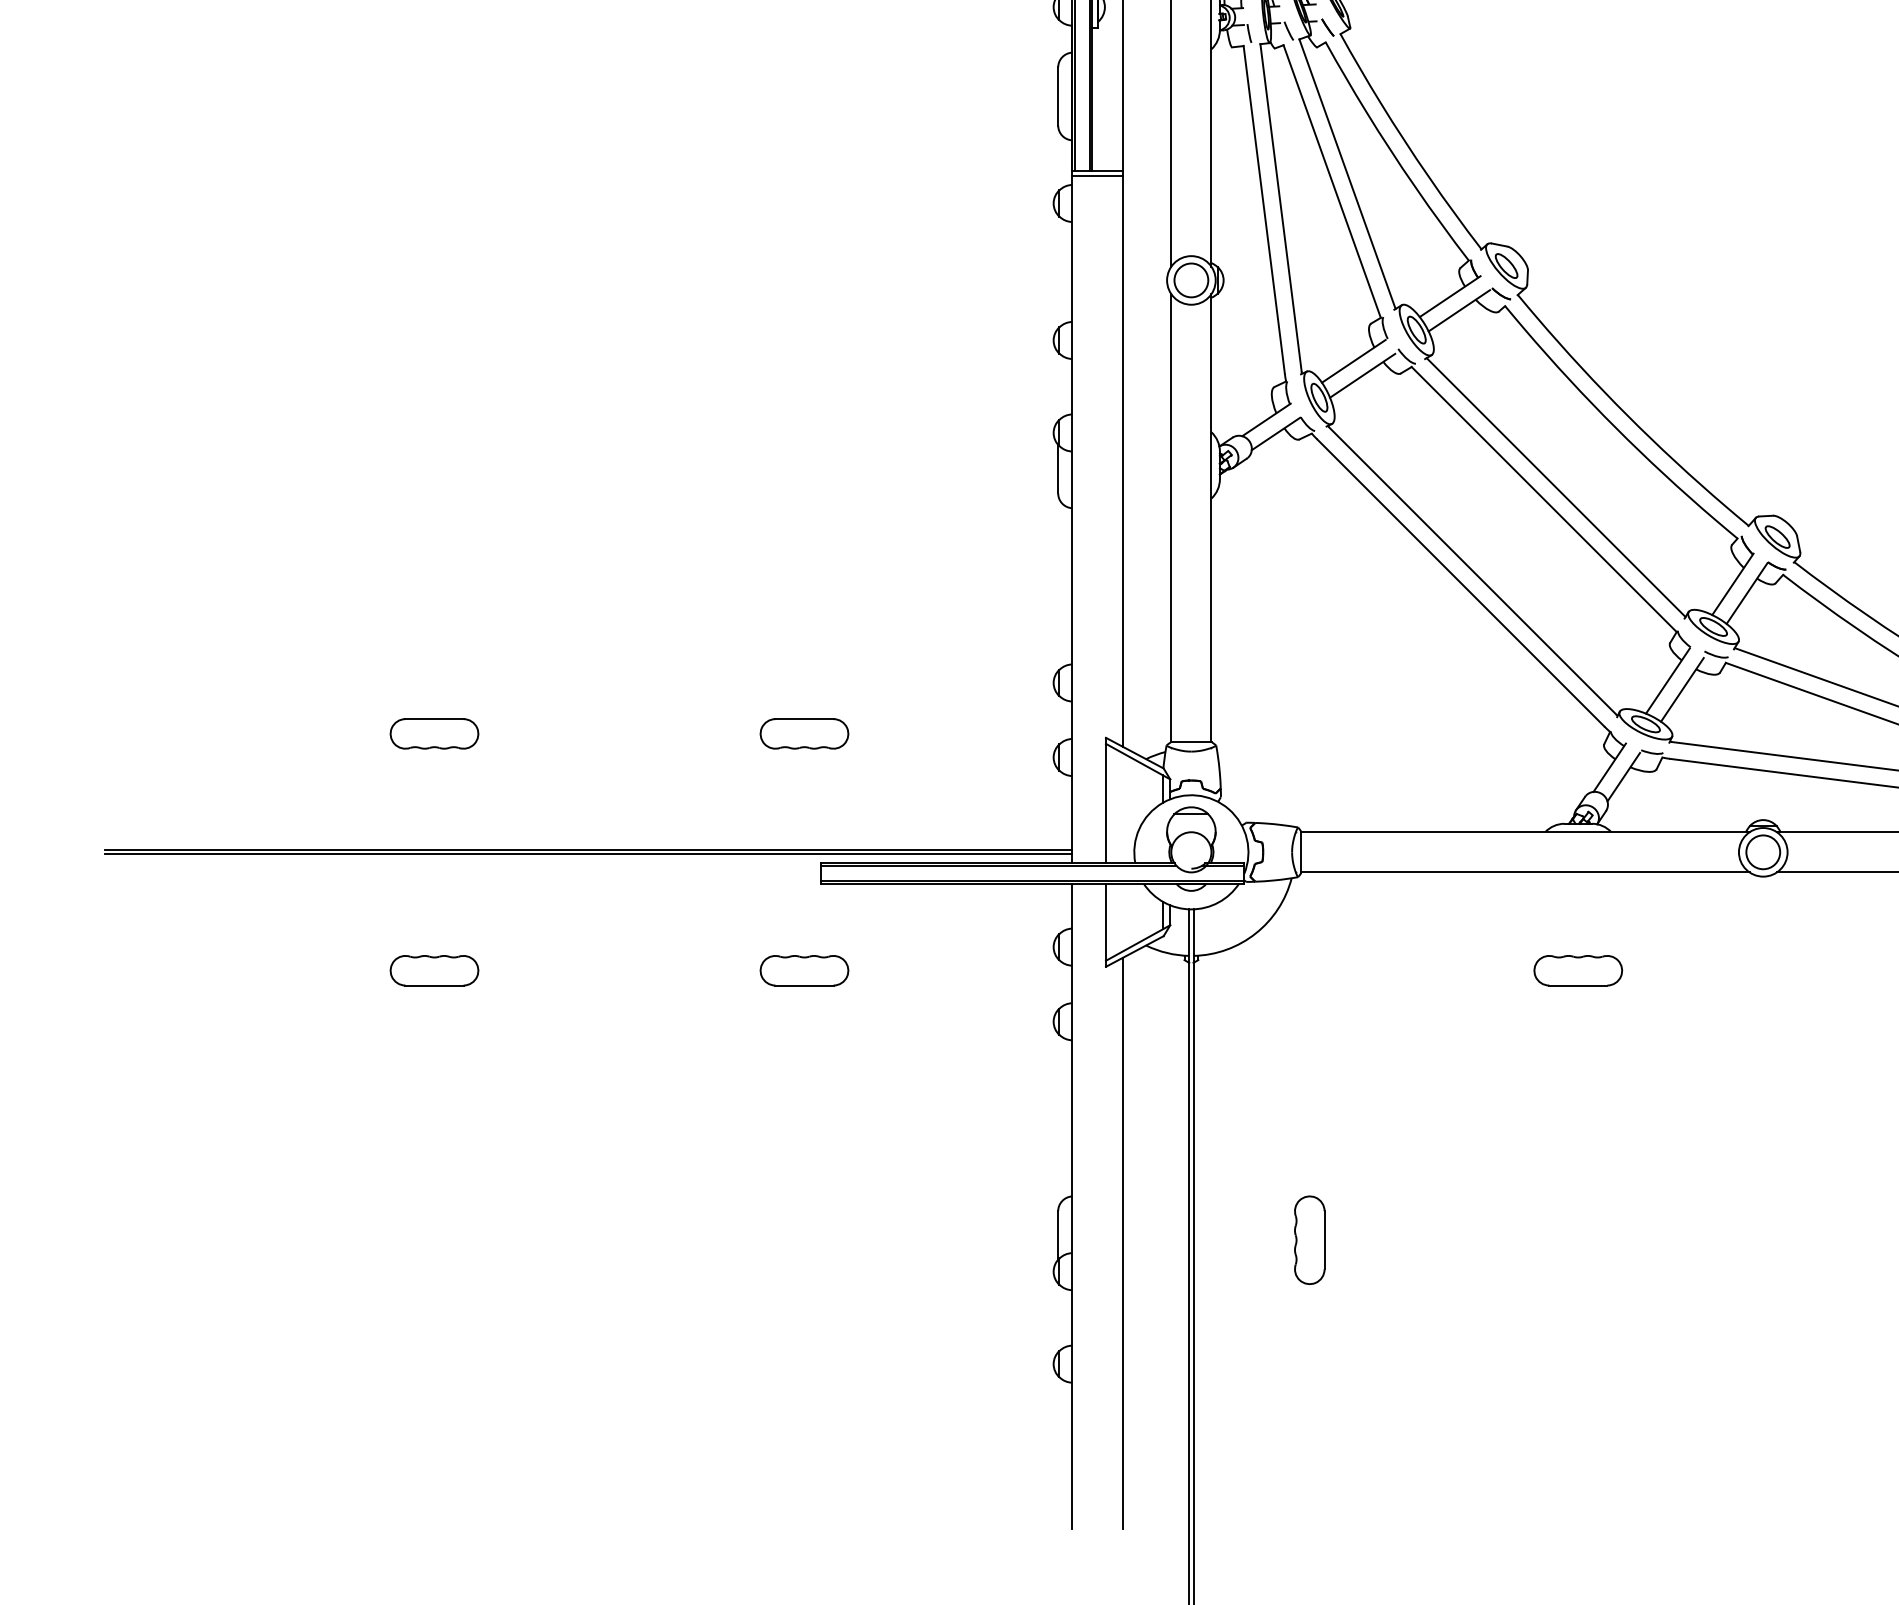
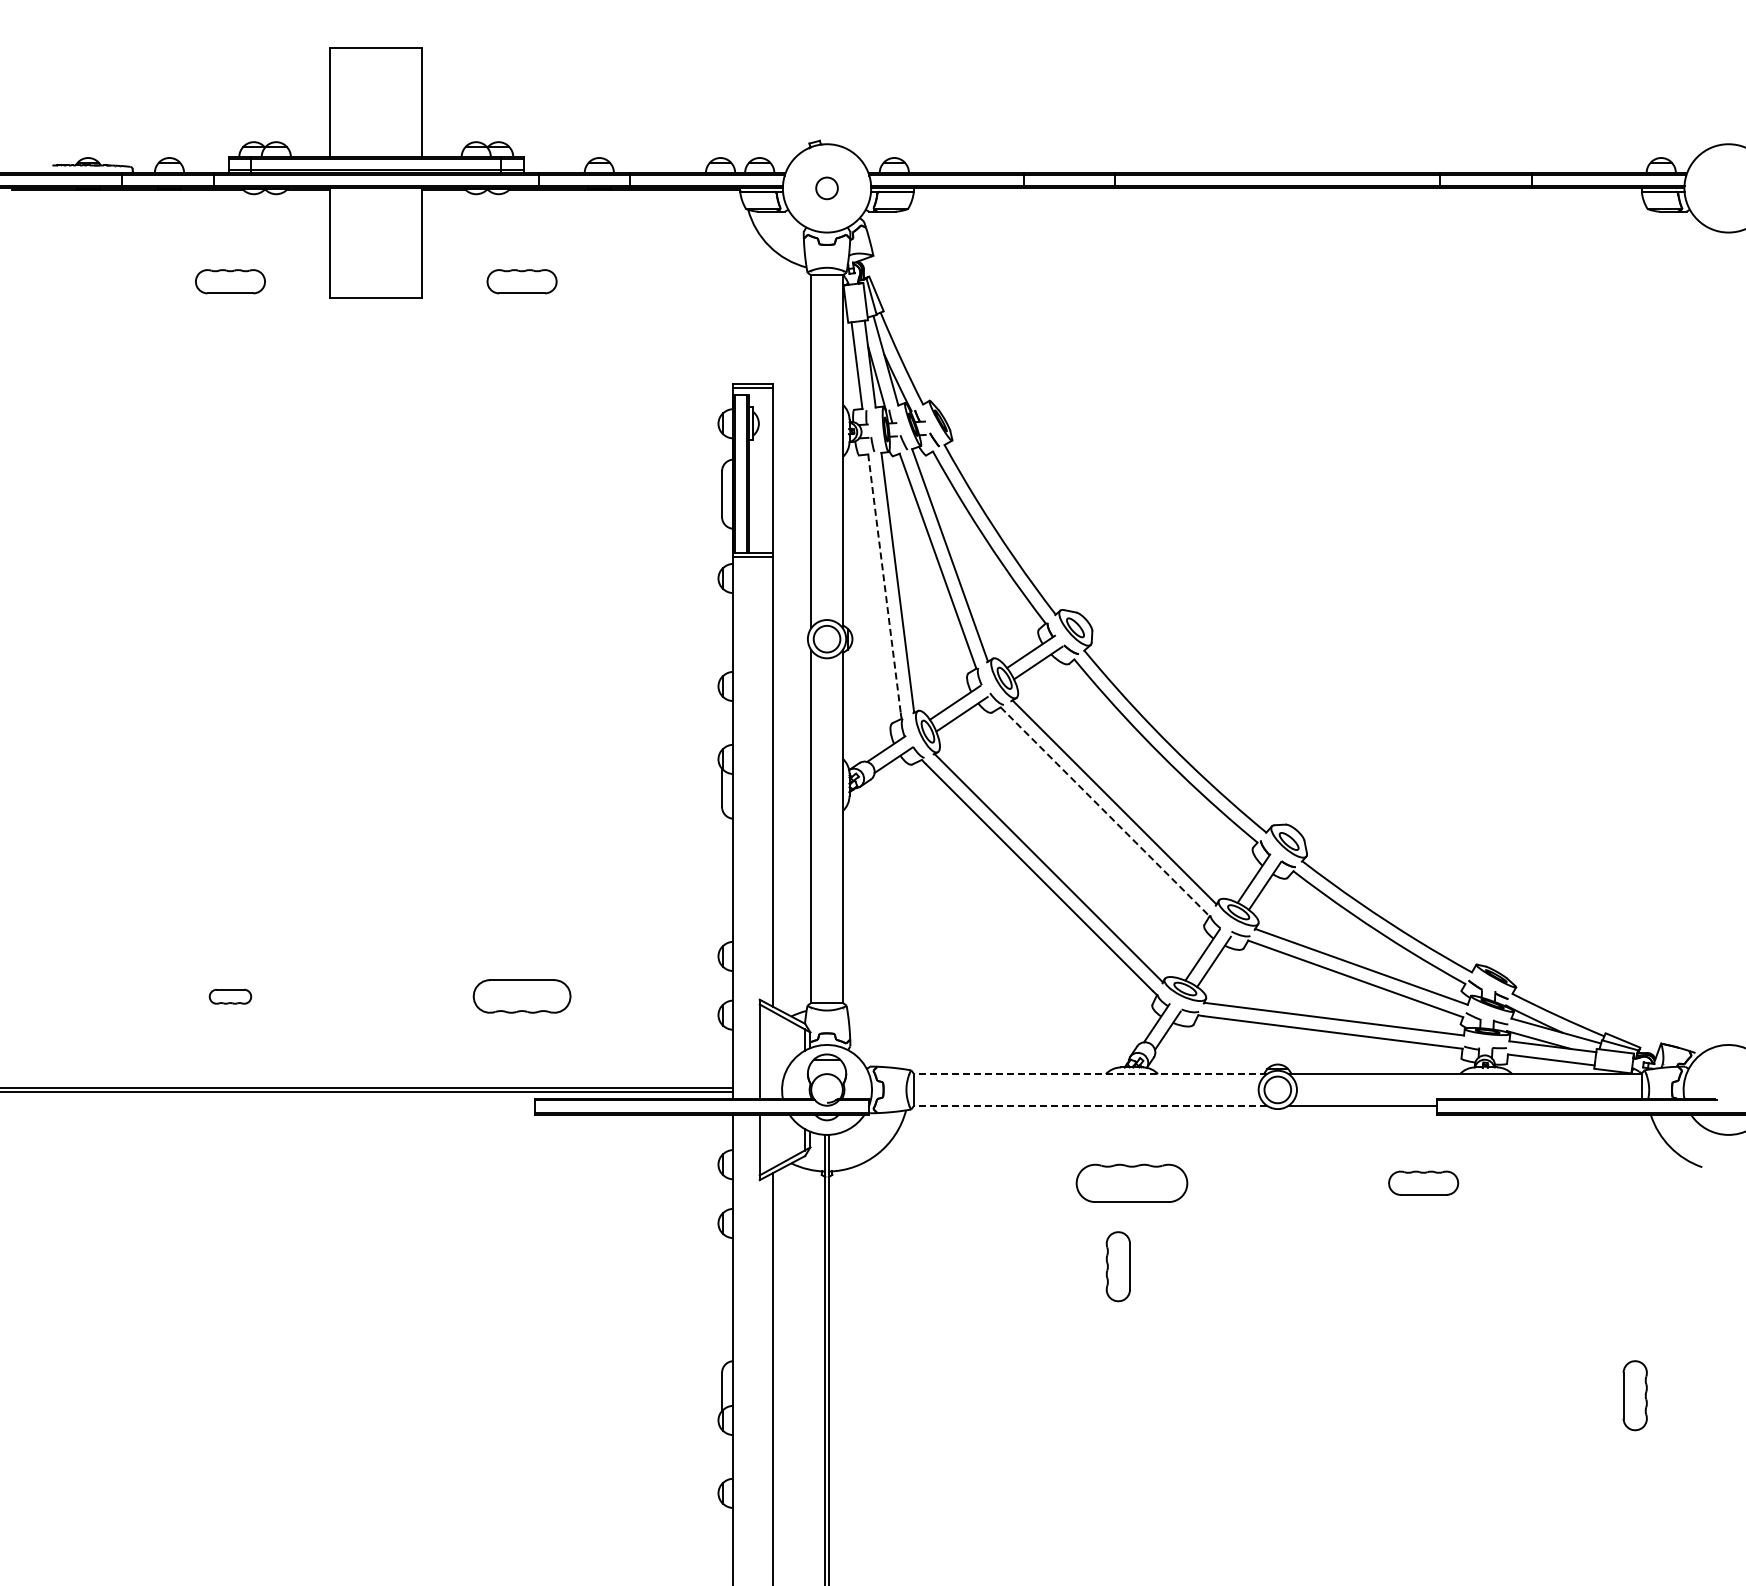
line: (1264, 209) -> (884, 583), solid -> dashed
line: (1544, 499) -> (1105, 811), solid -> dashed
part: (434, 733) -> (230, 996), size x0.6
part: (803, 733) -> (521, 996), size x1.4
line: (1525, 832) -> (1090, 1074), solid -> dashed
line: (1525, 872) -> (1090, 1105), solid -> dashed
part: (434, 969) -> (230, 1182), removed
part: (803, 969) -> (521, 1182), removed
part: (1577, 969) -> (1131, 1182), size x1.6
part: (1308, 1239) -> (1117, 1266), moved

